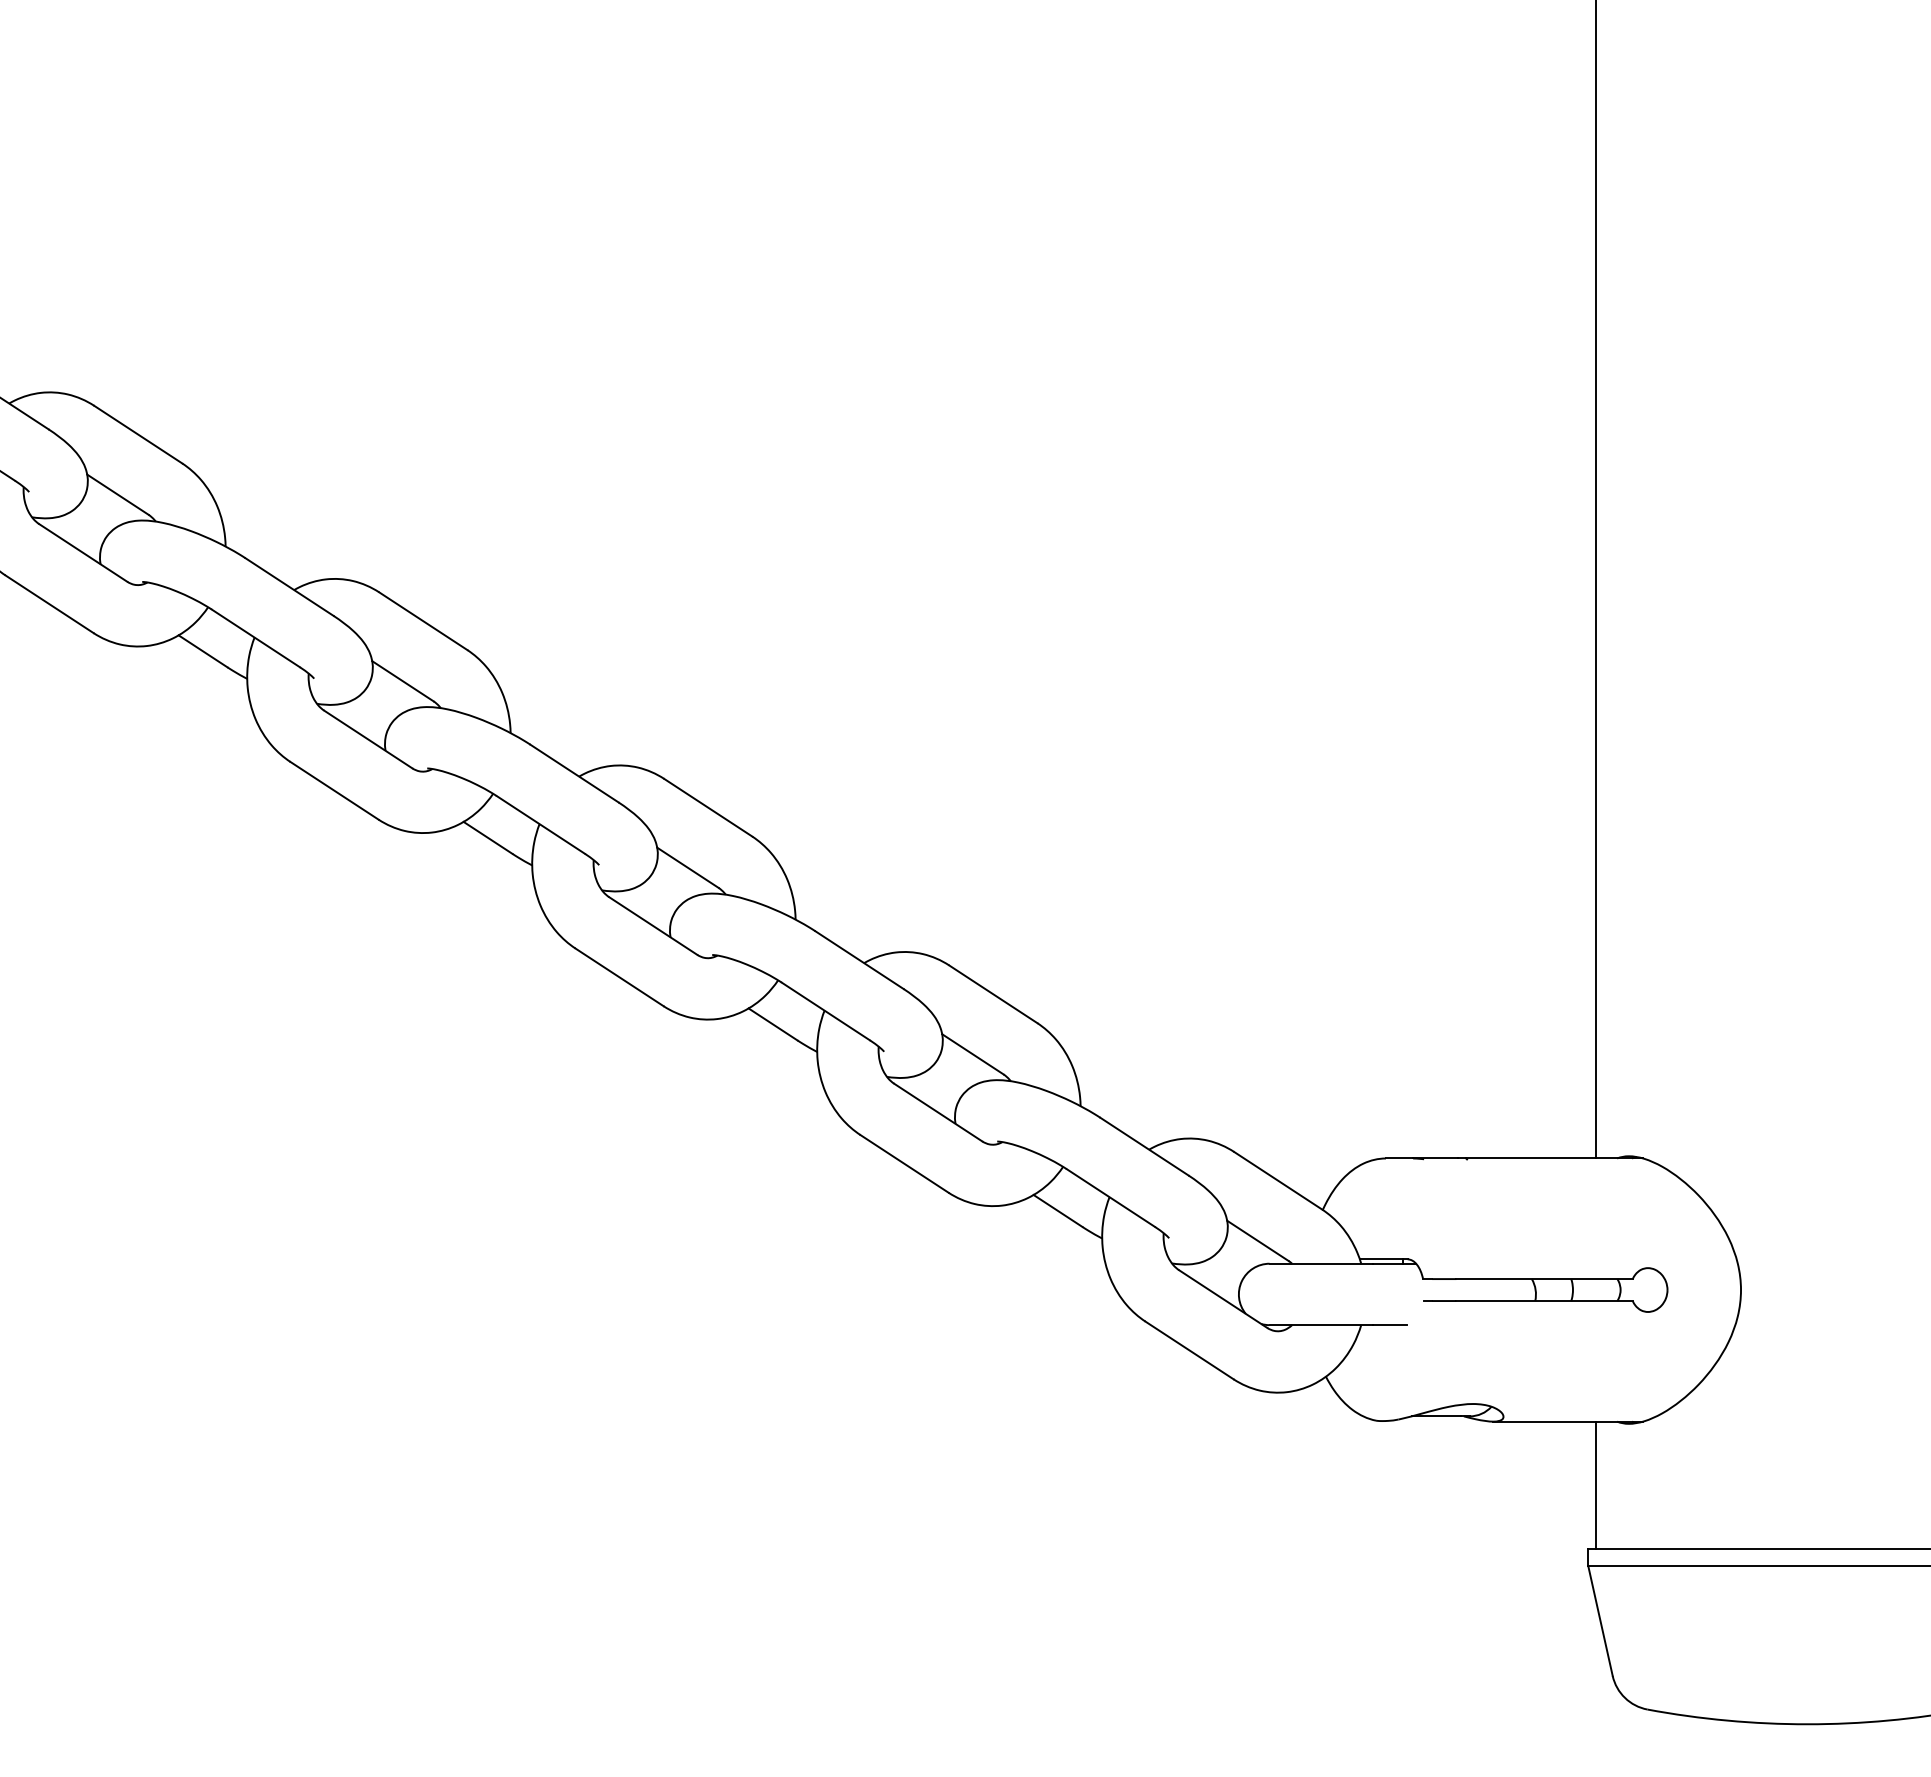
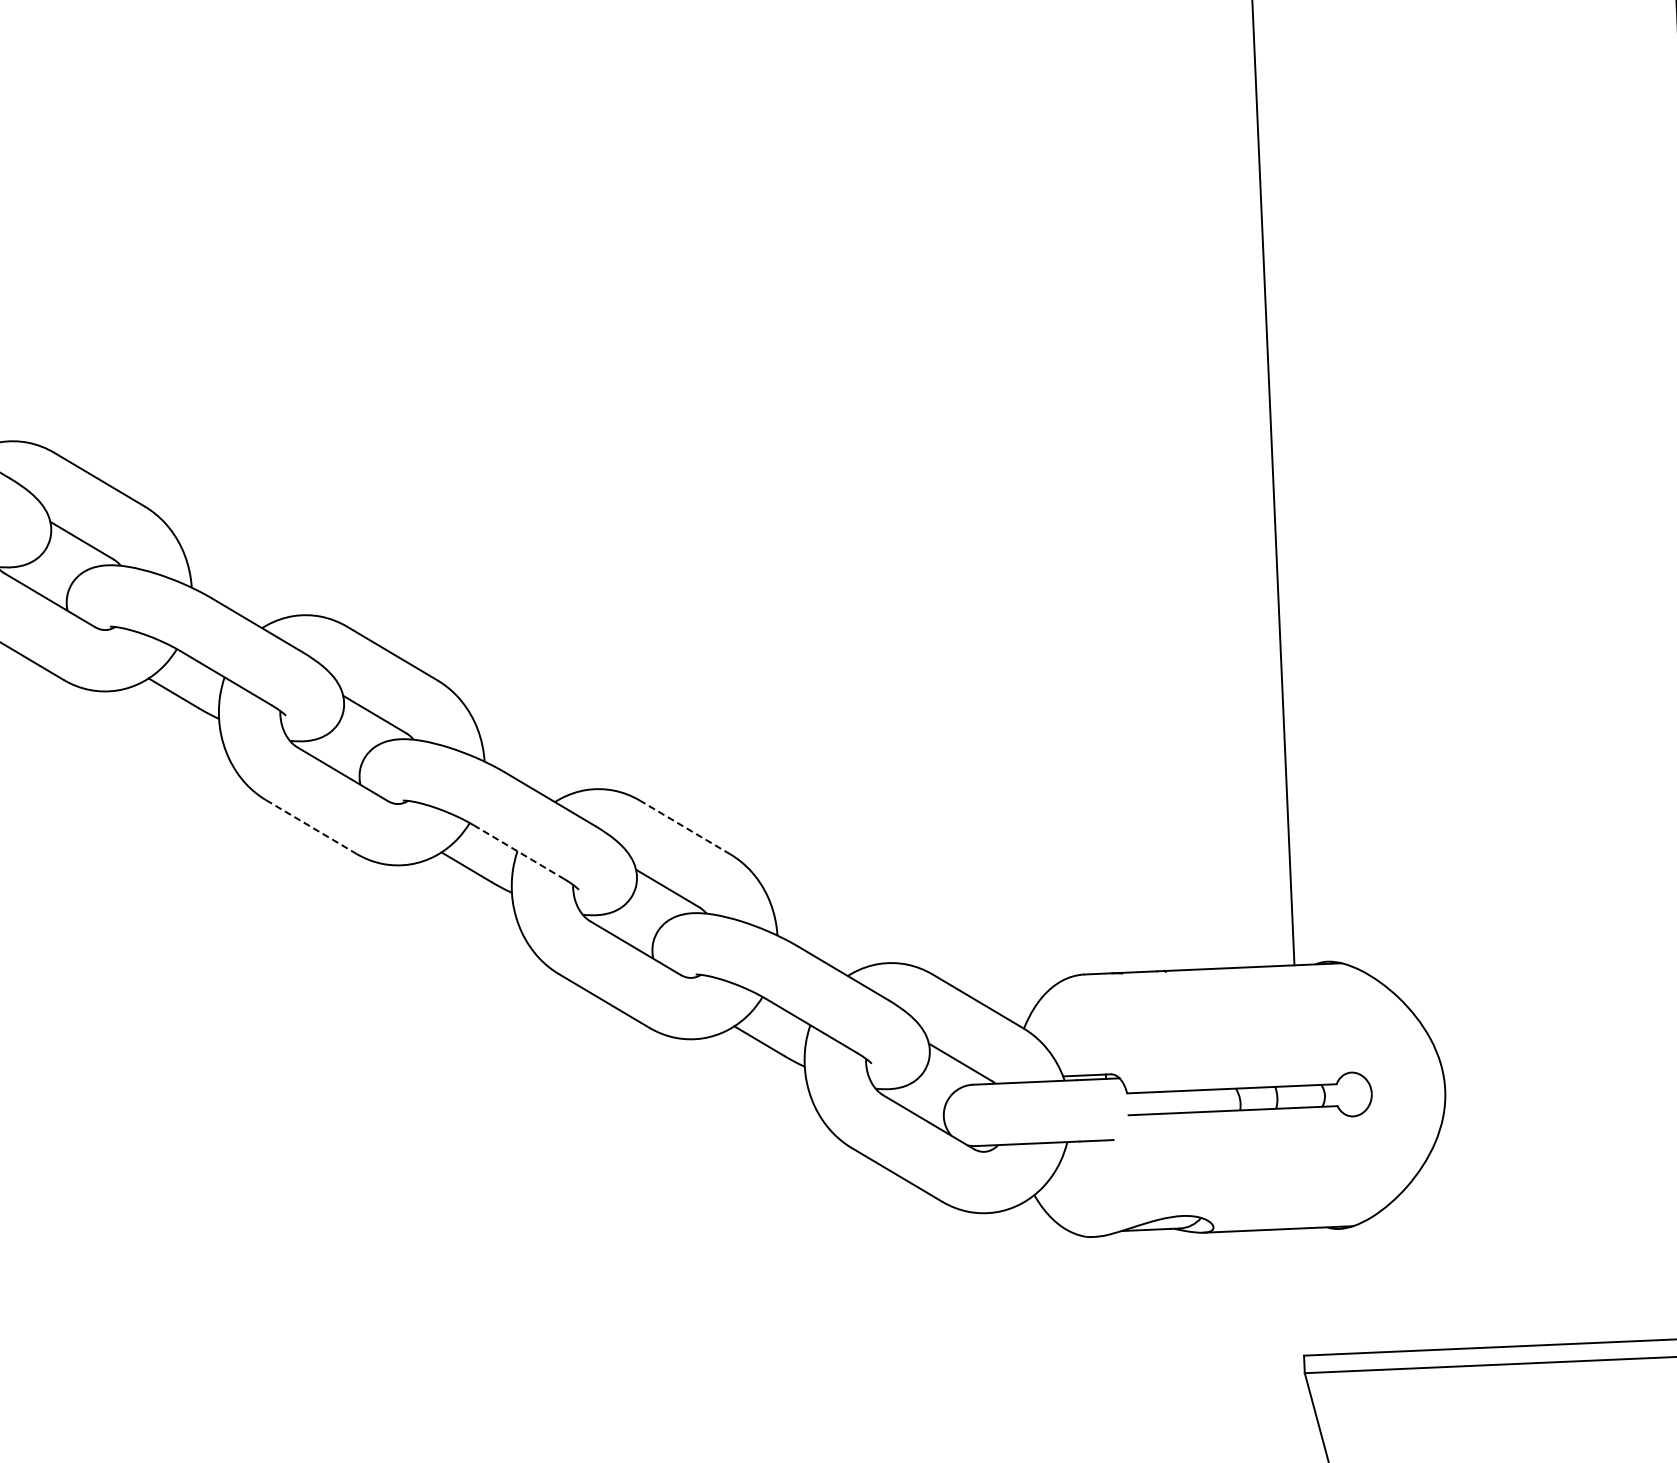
line: (619, 977) -> (311, 827), solid -> dashed
line: (993, 994) -> (685, 827), solid -> dashed
line: (825, 1011) -> (518, 852), solid -> dashed
line: (1595, 1484) -> (1308, 1291), removed

